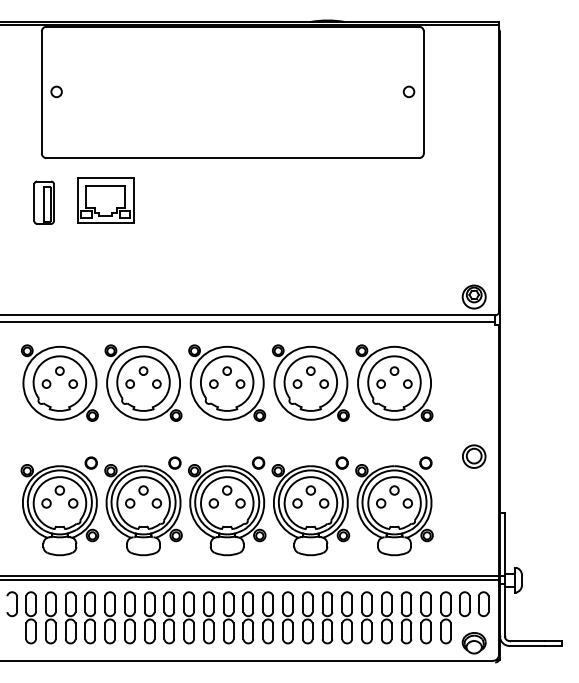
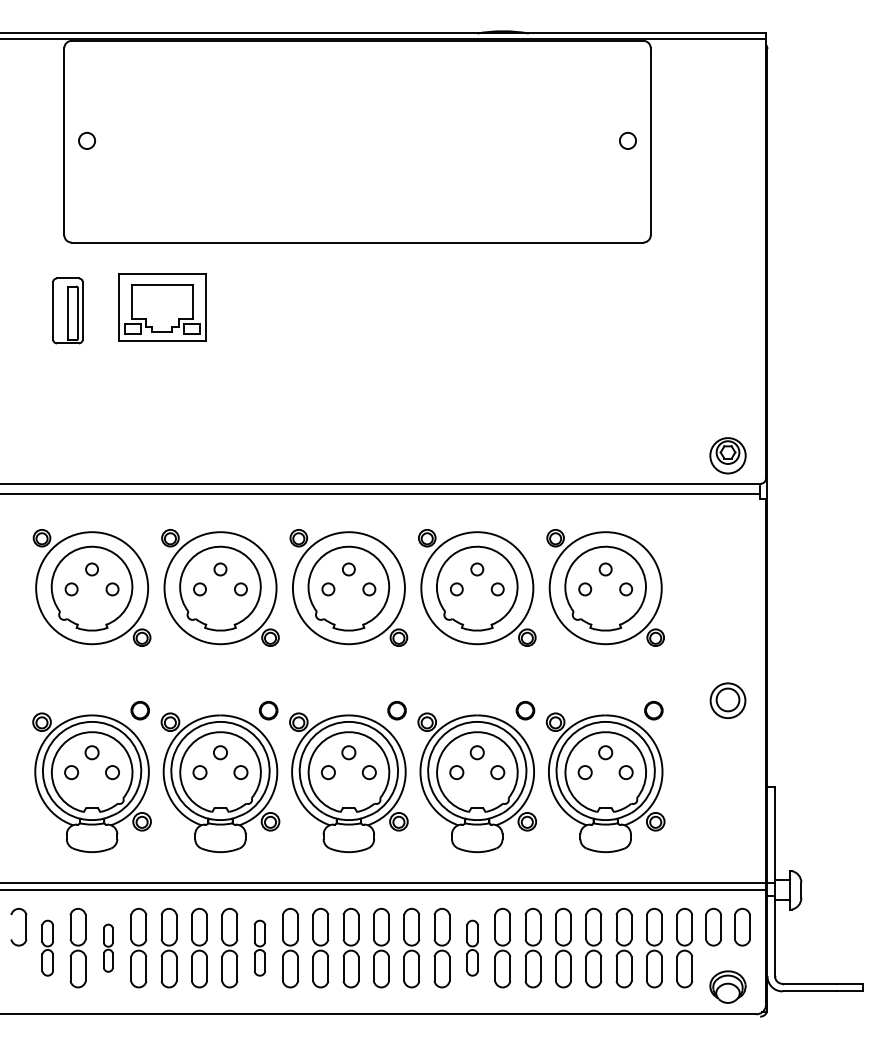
part: (30, 617) -> (46, 947), size x0.7
part: (70, 617) -> (108, 947), size x0.6
part: (168, 617) -> (258, 947), size x0.7
part: (307, 617) -> (472, 947), size x0.7

